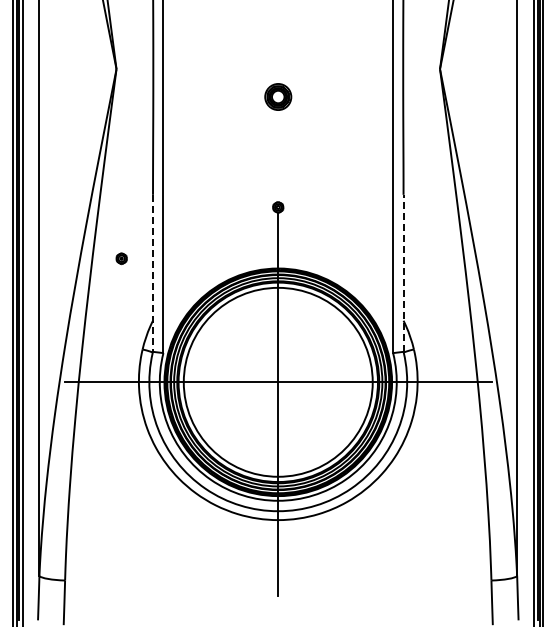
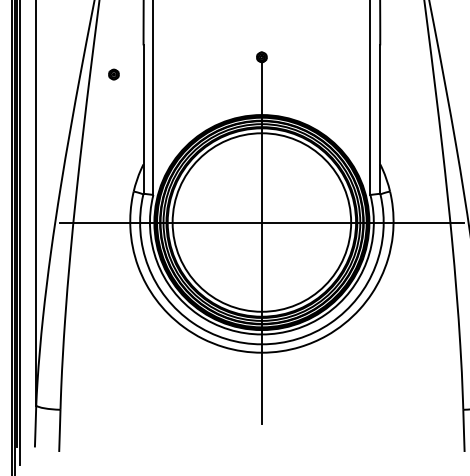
part: (121, 258) -> (113, 74), moved
line: (403, 272) -> (380, 118), dashed -> solid
line: (153, 273) -> (144, 119), dashed -> solid

